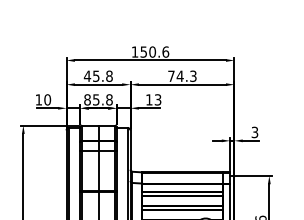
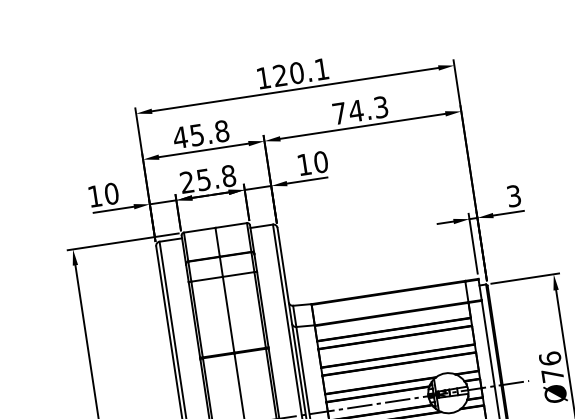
text: (154, 51) -> (300, 71), 150.6 -> 120.1
text: (87, 99) -> (187, 181), 85.8 -> 25.8
text: (157, 99) -> (319, 161), 13 -> 10

